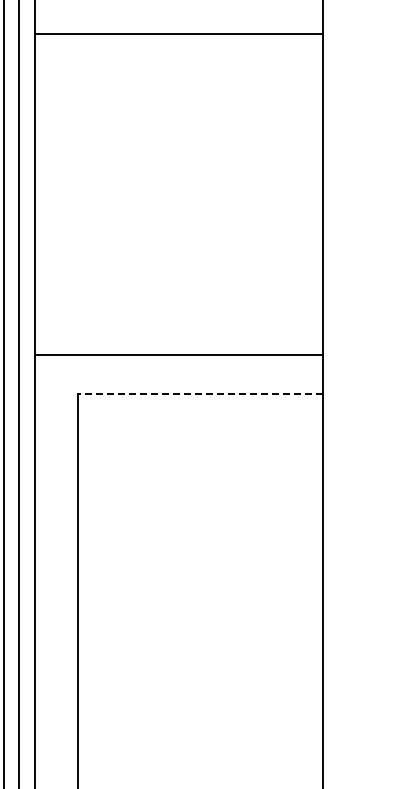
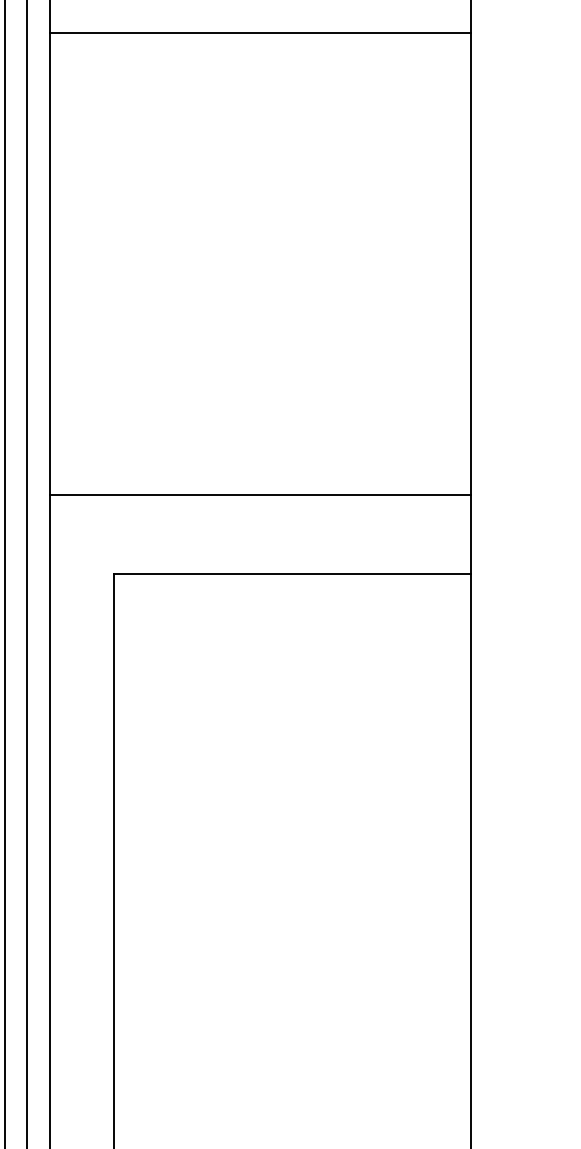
line: (178, 34) -> (259, 32), moved
line: (178, 355) -> (259, 495), moved
line: (200, 394) -> (291, 574), dashed -> solid

